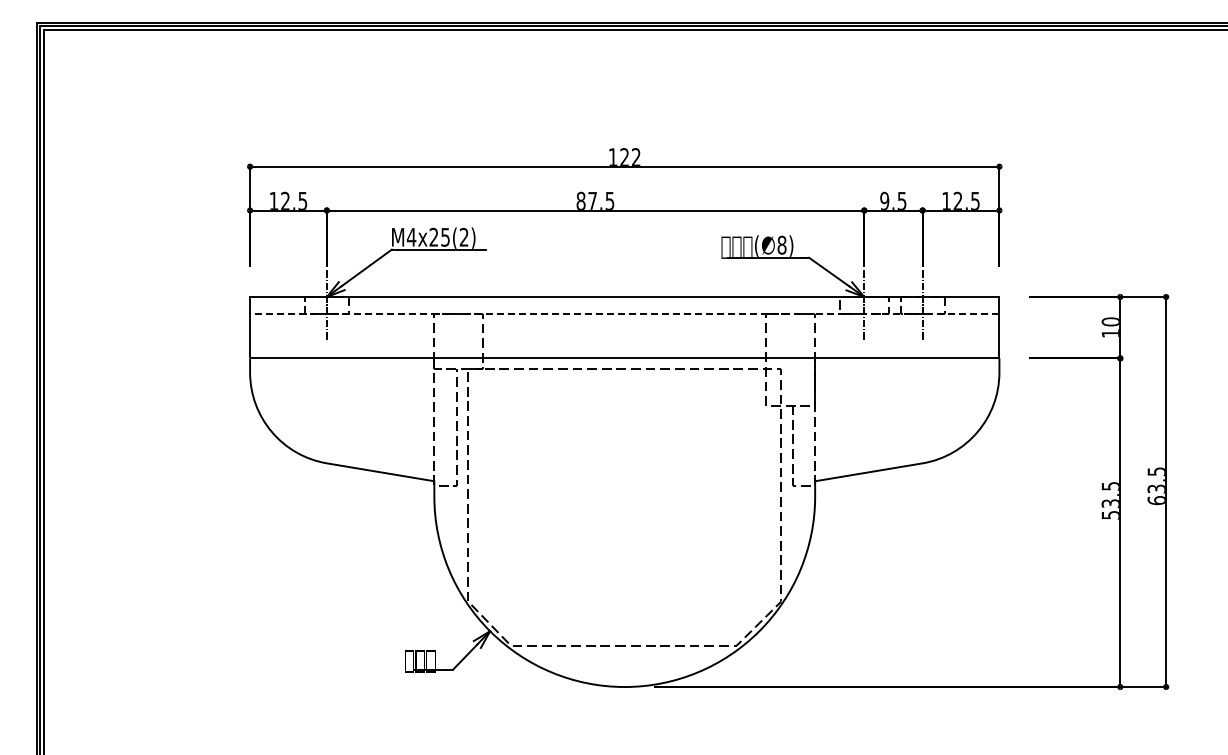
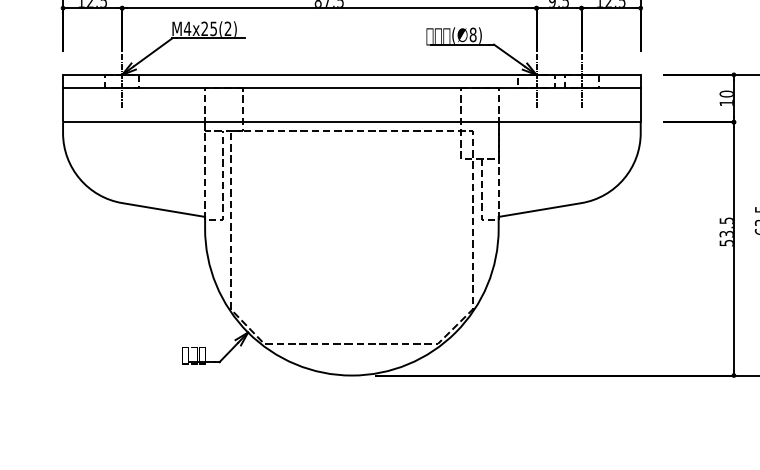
line: (624, 313) -> (351, 87), dashed -> solid

